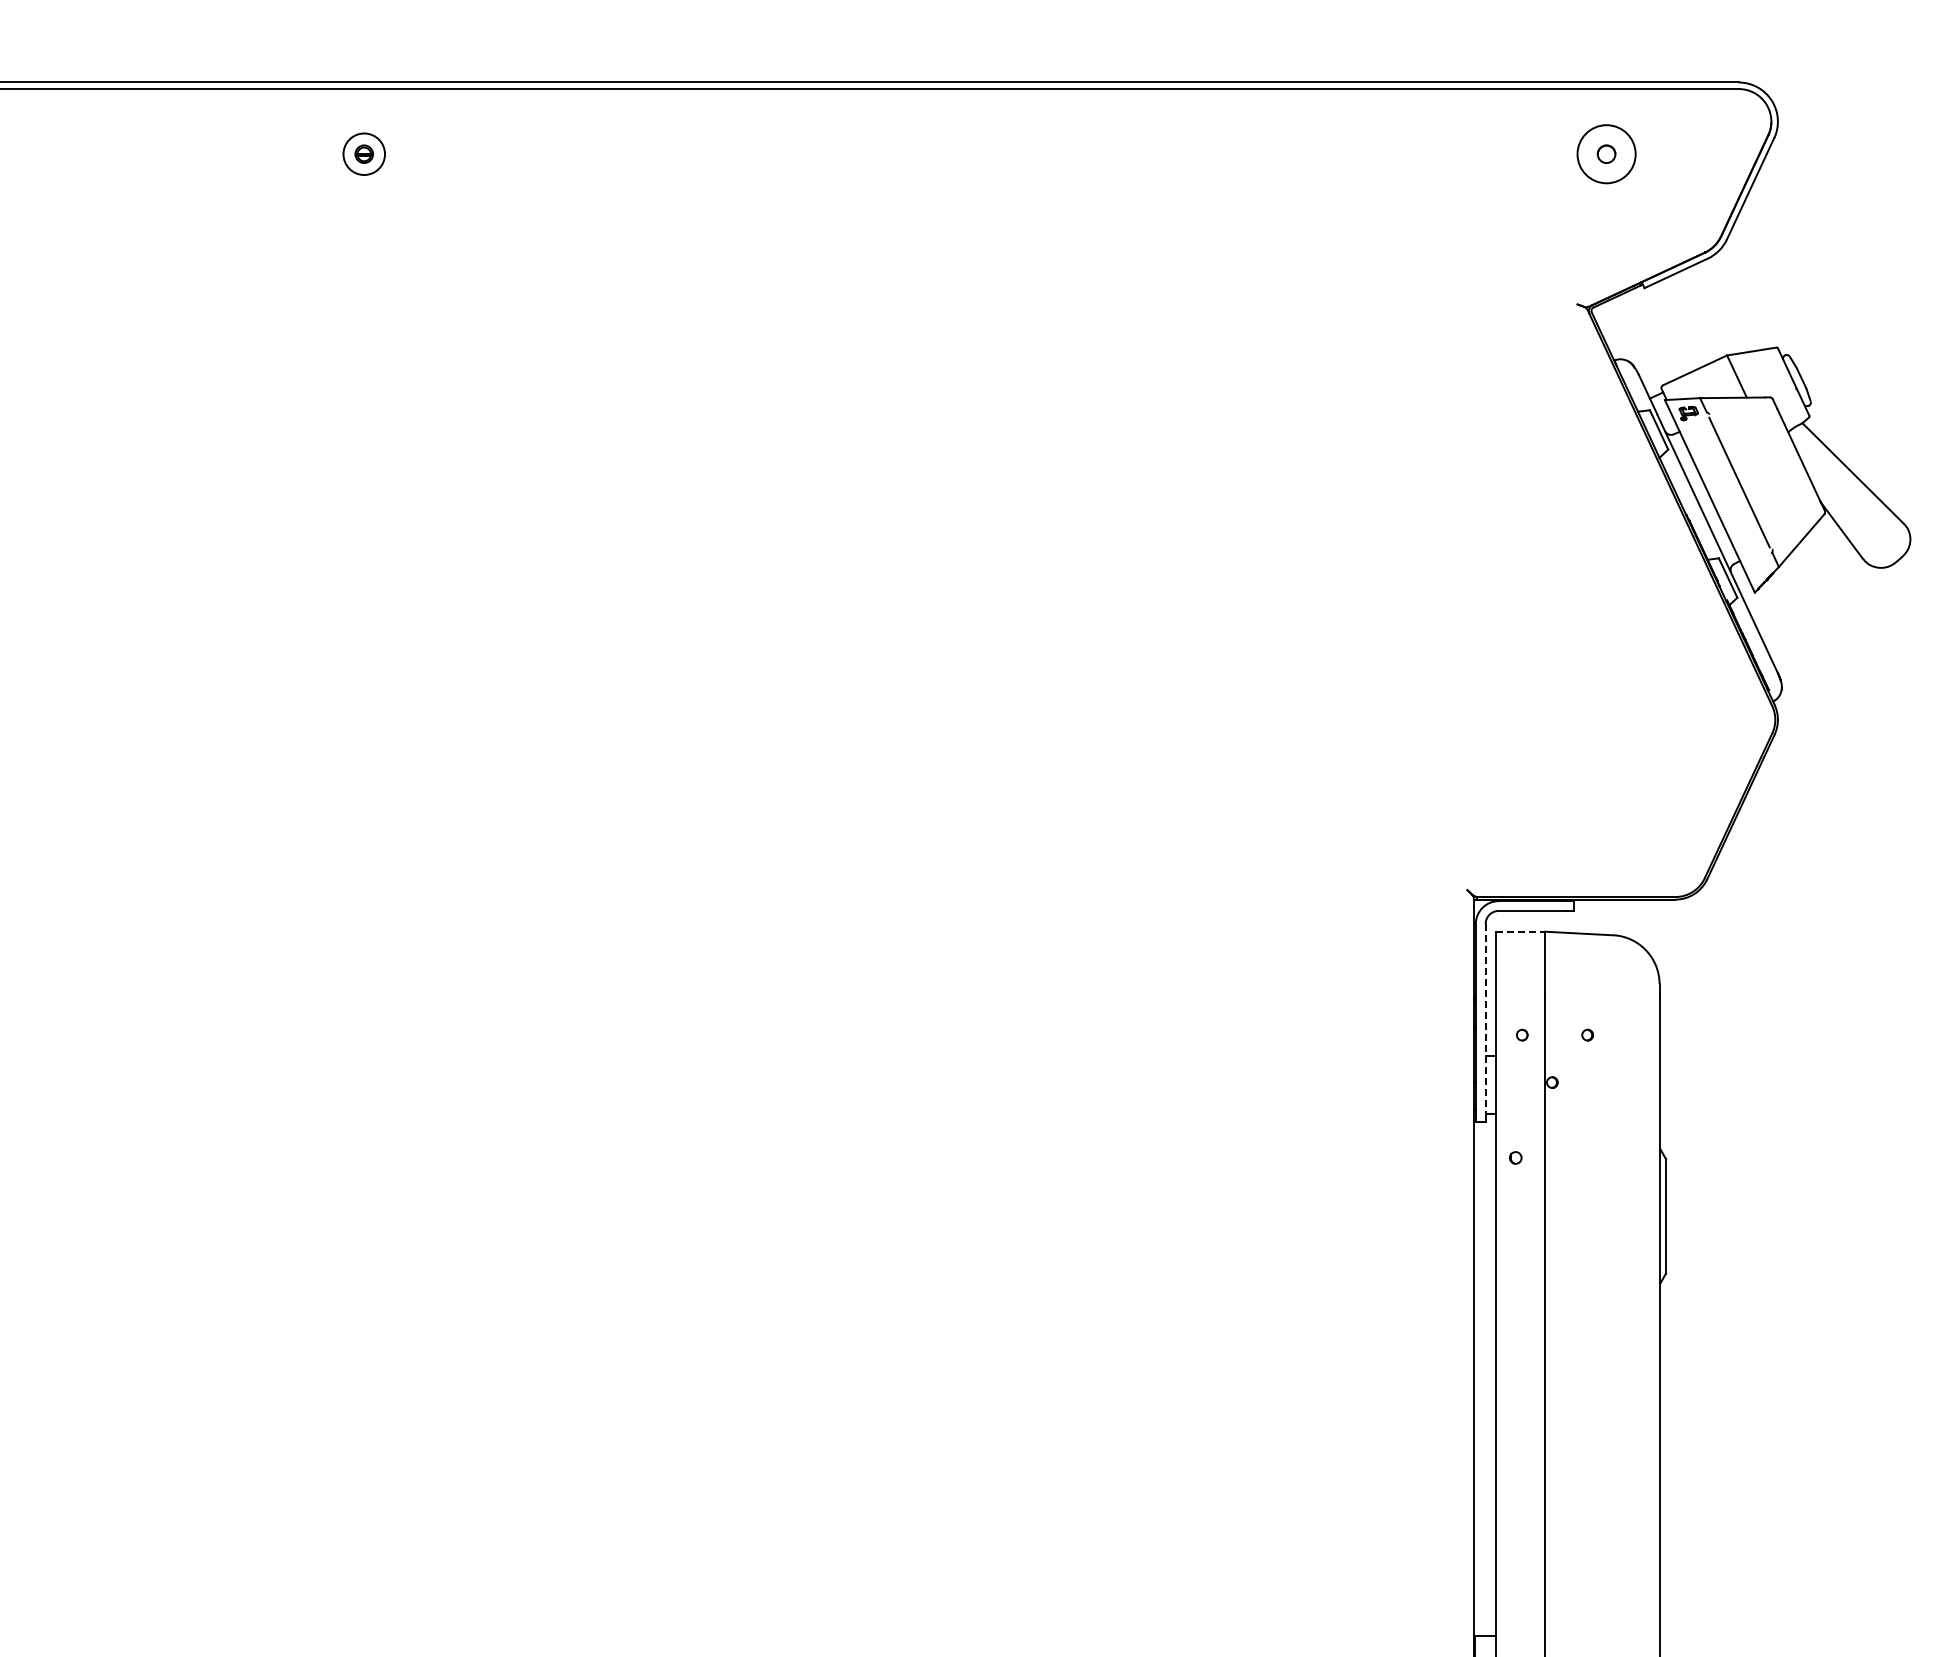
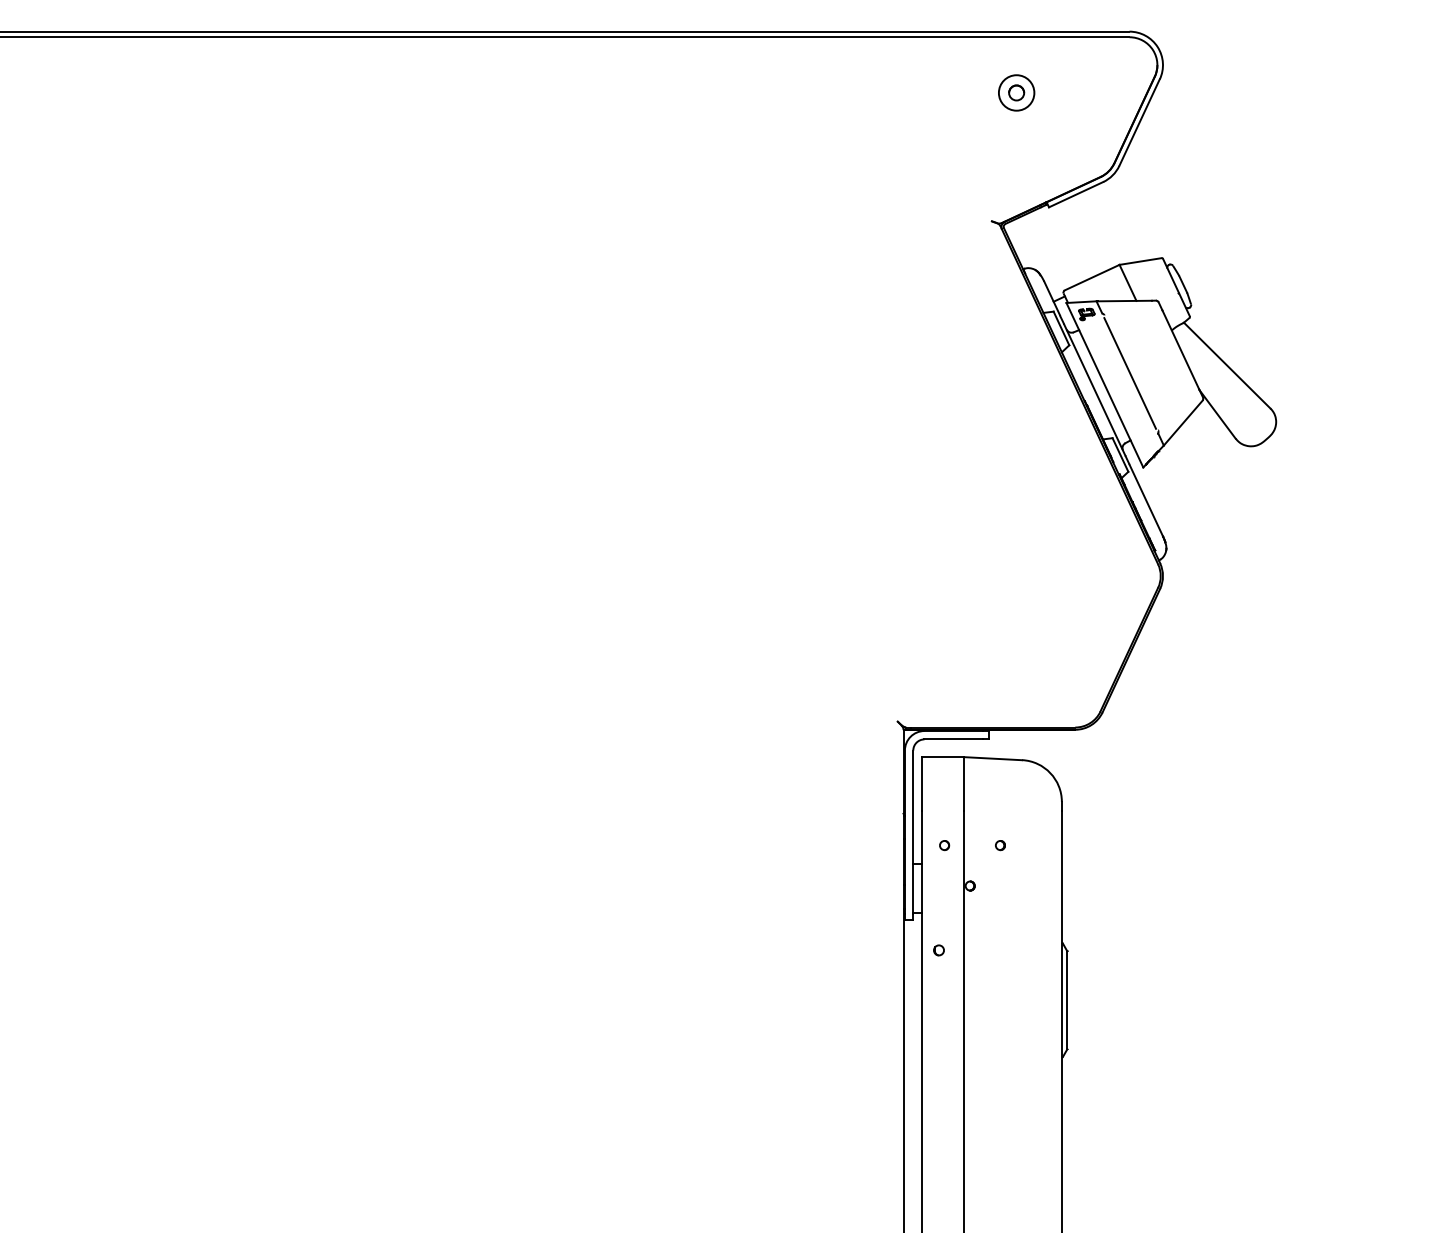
circle: (1606, 154) -> (1016, 93), size x0.71
line: (1521, 931) -> (943, 756), dashed -> solid
line: (1485, 1019) -> (913, 832), dashed -> solid

